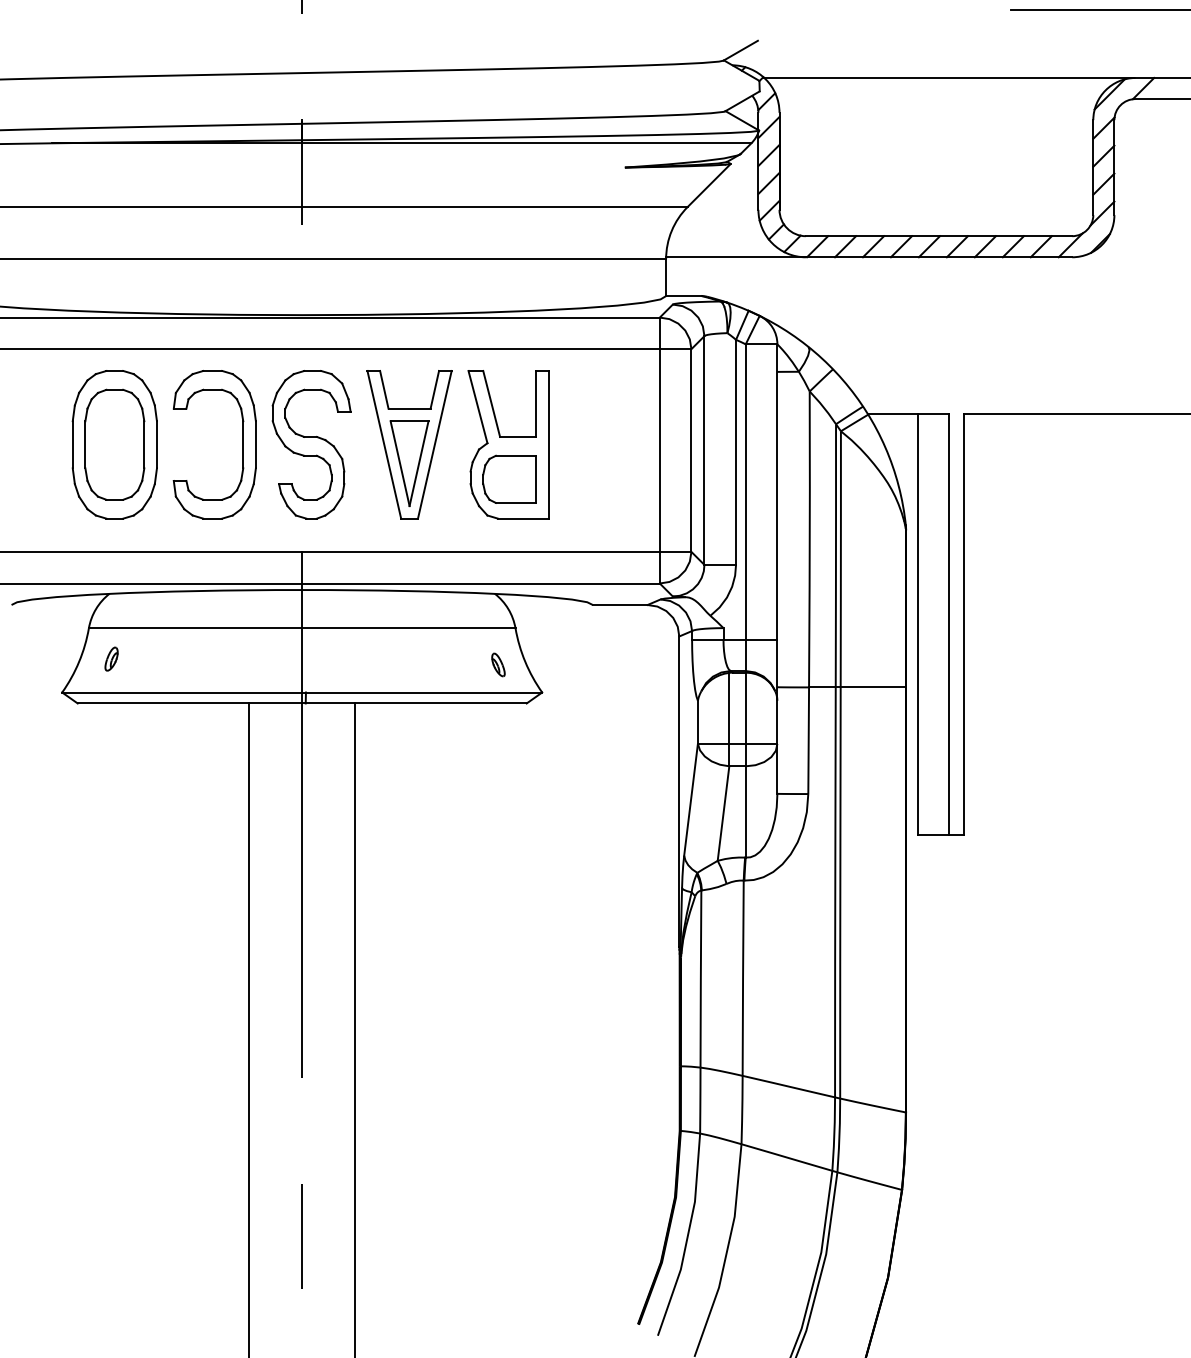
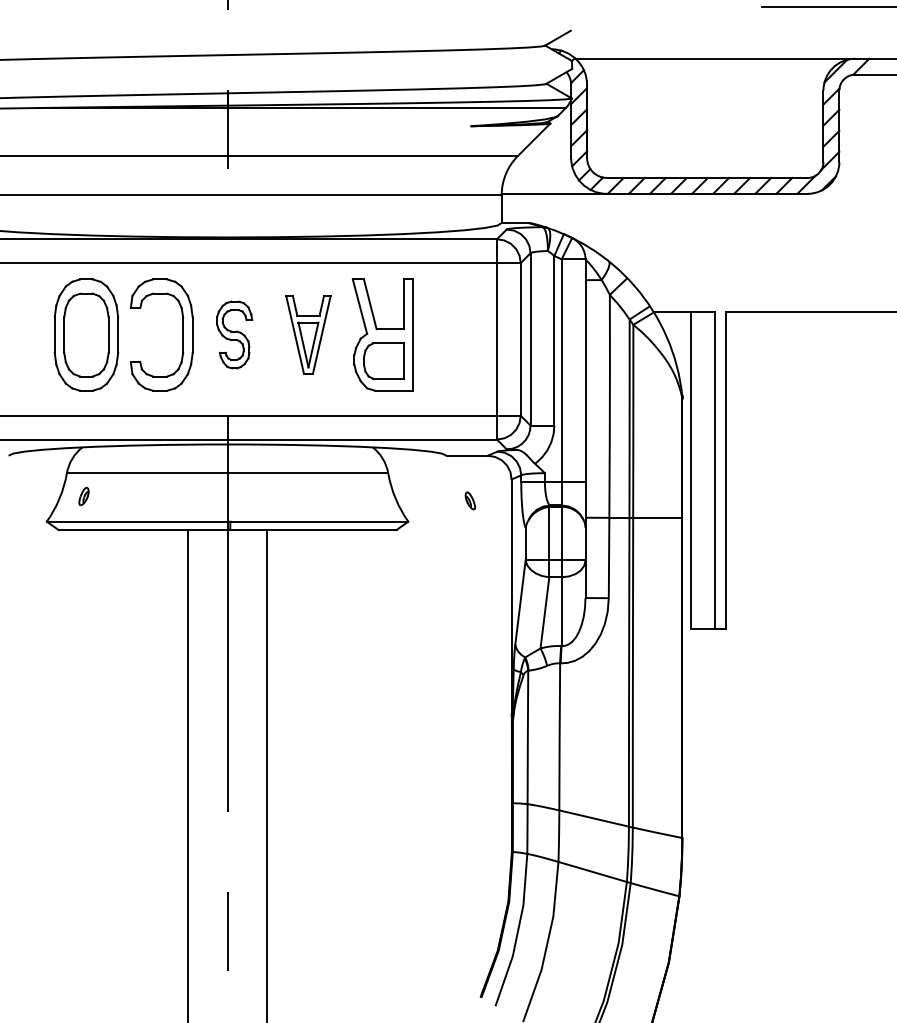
part: (311, 444) -> (234, 334), size x0.6
part: (409, 444) -> (308, 334), size x0.7
part: (498, 664) -> (470, 500), moved

